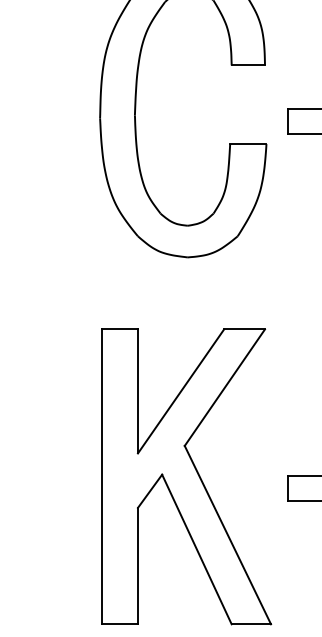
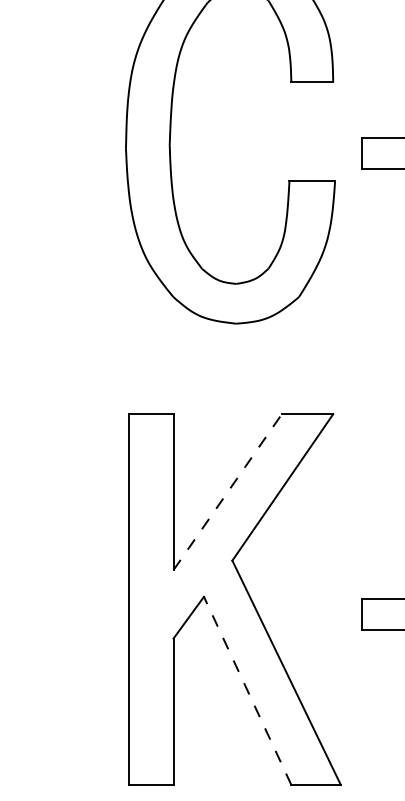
line: (181, 391) -> (228, 492), solid -> dashed
line: (196, 549) -> (247, 690), solid -> dashed

